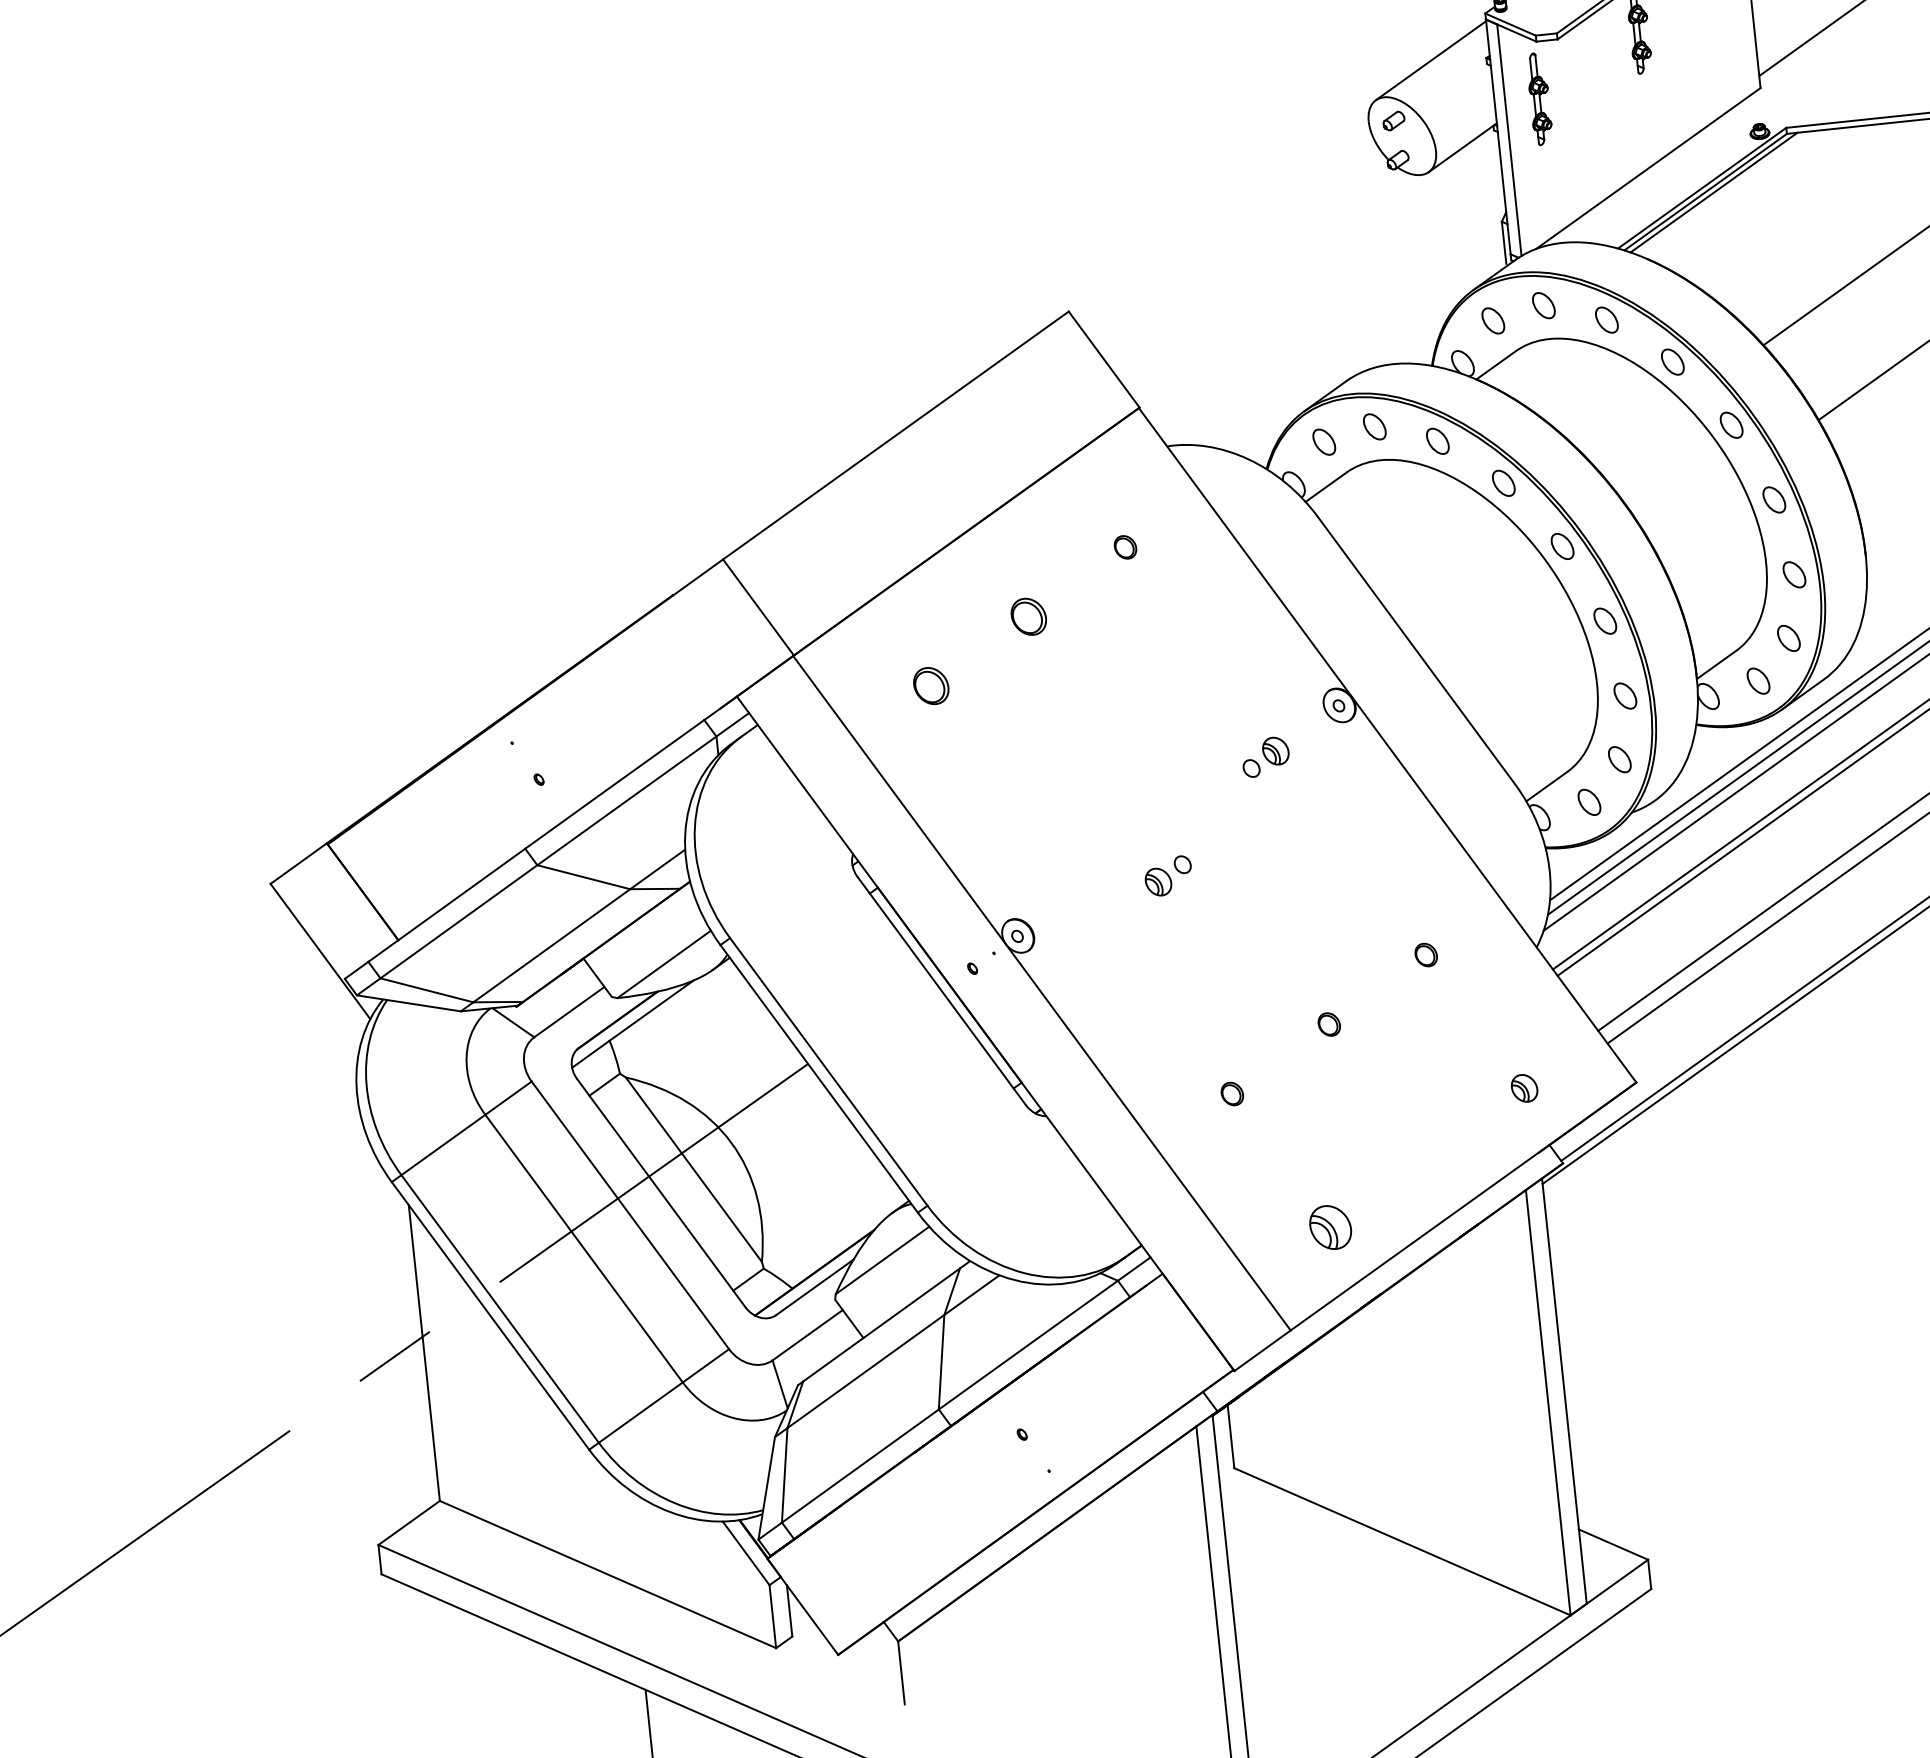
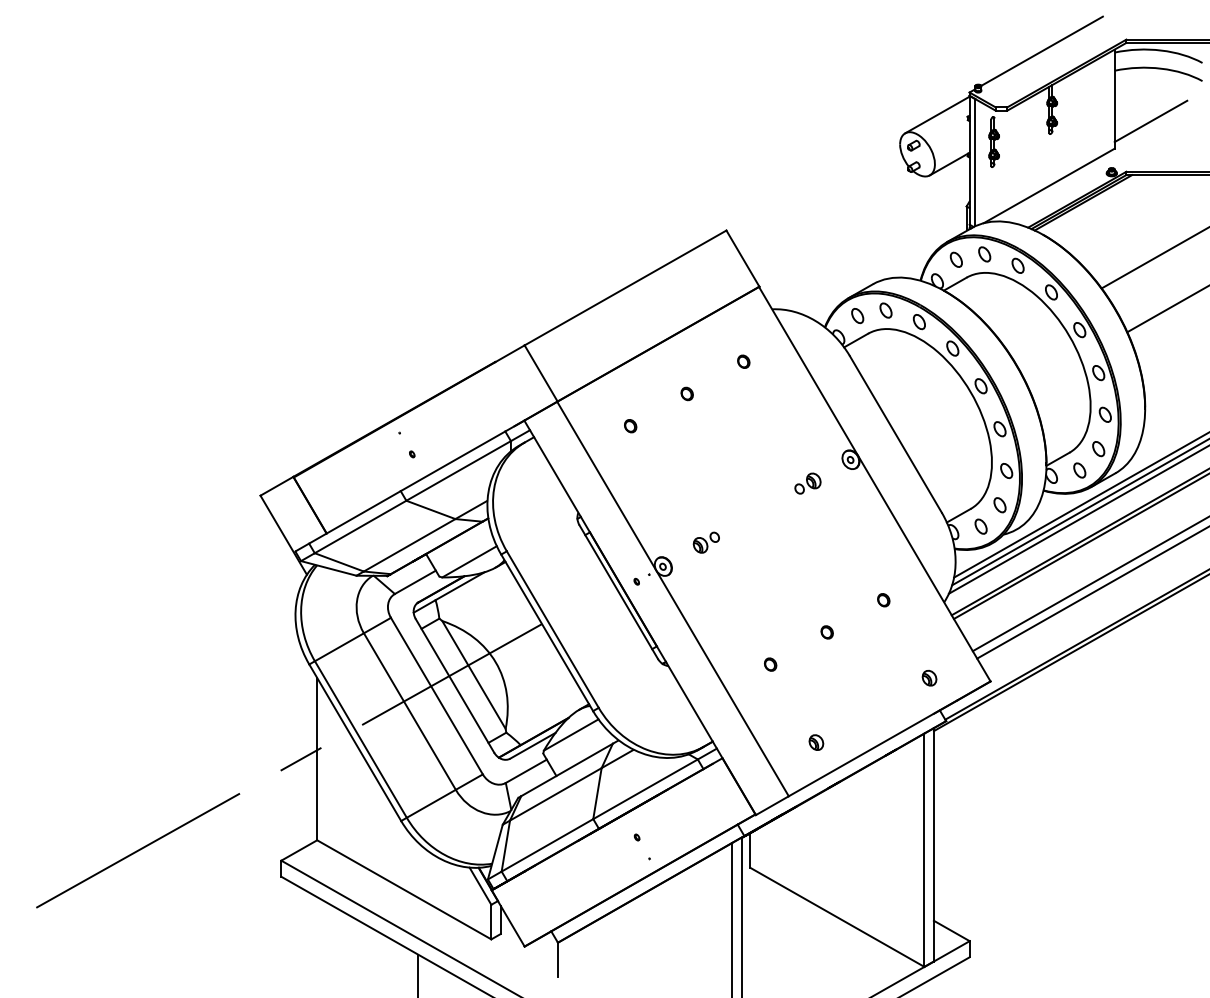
part: (1027, 616) -> (686, 393), size x0.62
part: (931, 686) -> (630, 426), size x0.62
part: (1166, 875) -> (705, 542), moved
part: (1330, 1227) -> (816, 742), size x0.62

